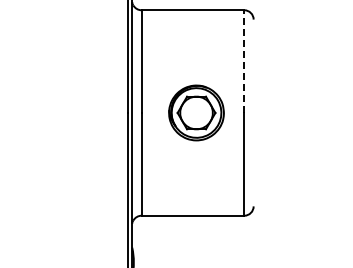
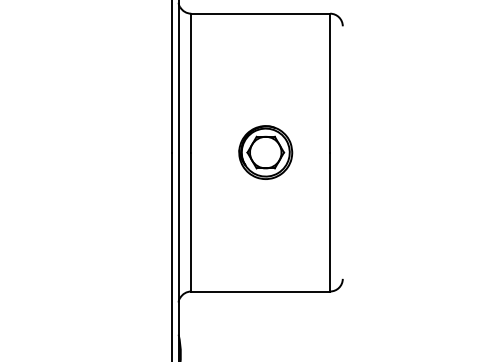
line: (244, 61) -> (330, 82), dashed -> solid
part: (196, 112) -> (265, 151), size x0.71

